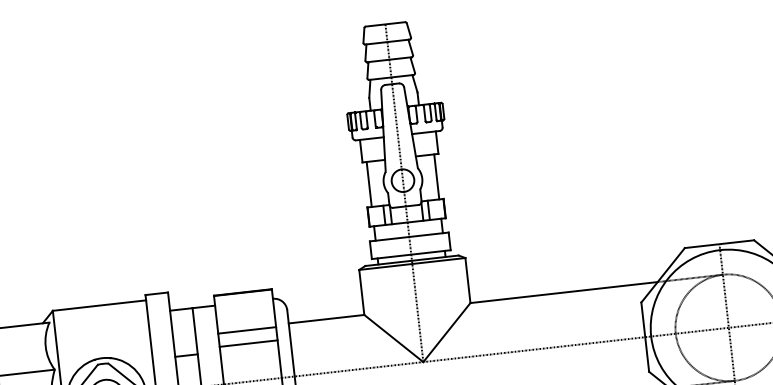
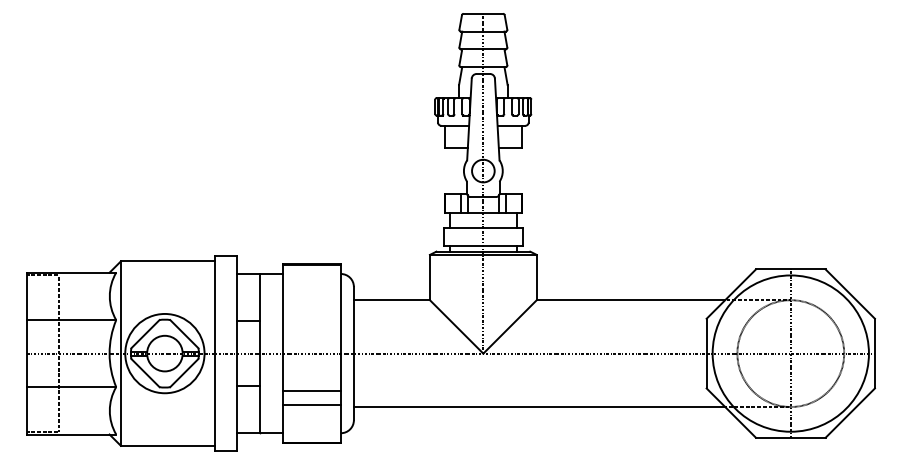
line: (436, 176) -> (517, 170), removed
line: (369, 183) -> (449, 170), removed
line: (246, 330) -> (311, 302), removed
line: (248, 343) -> (311, 315), removed

